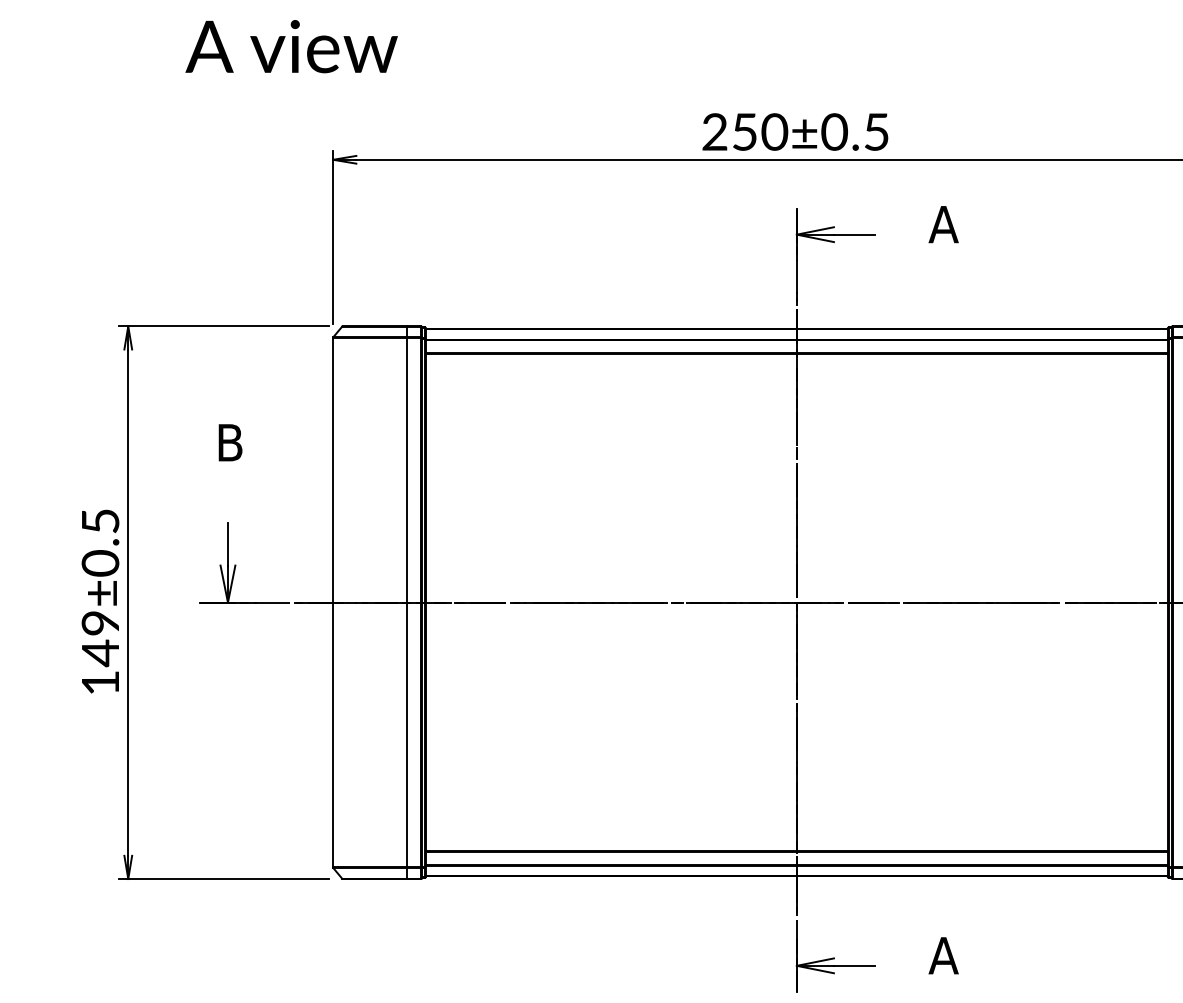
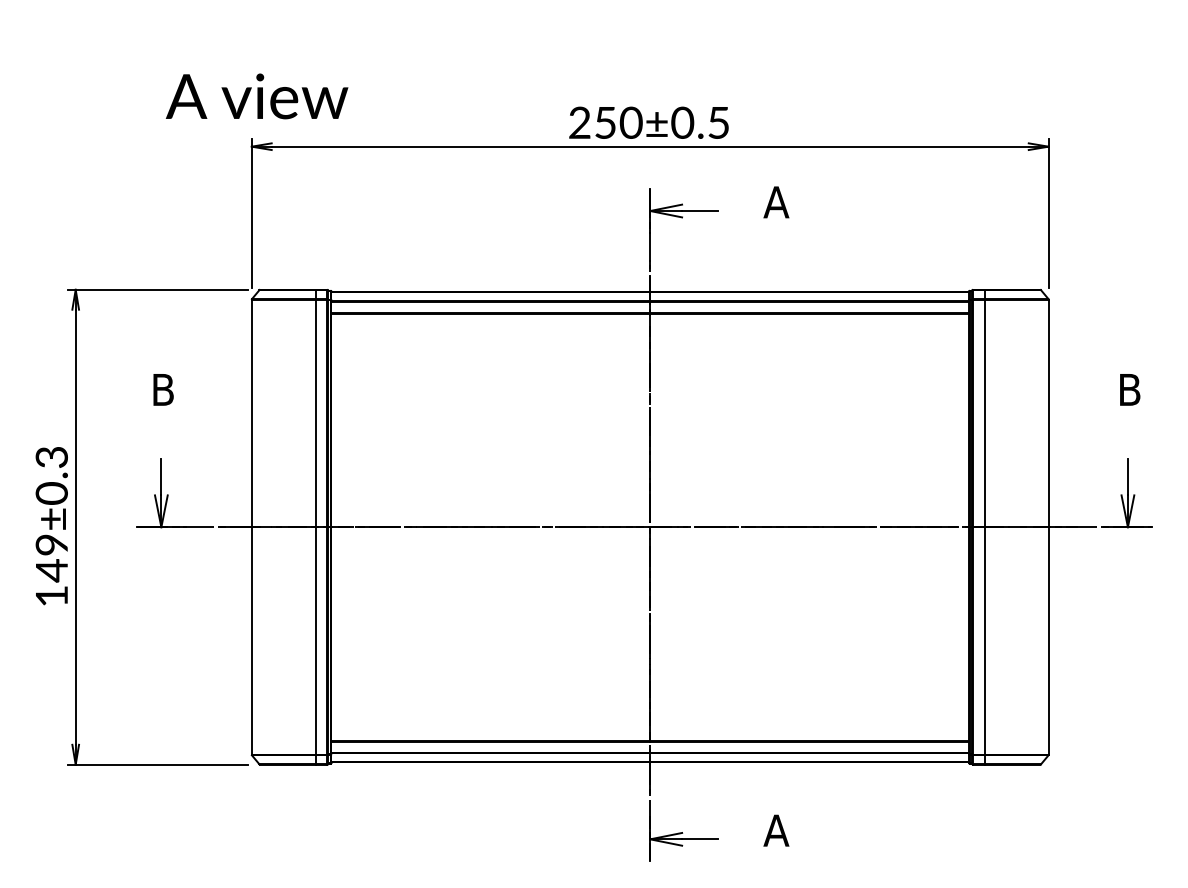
text: (292, 46) -> (257, 96), moved
text: (100, 521) -> (51, 457), 149±0.5 -> 149±0.3

